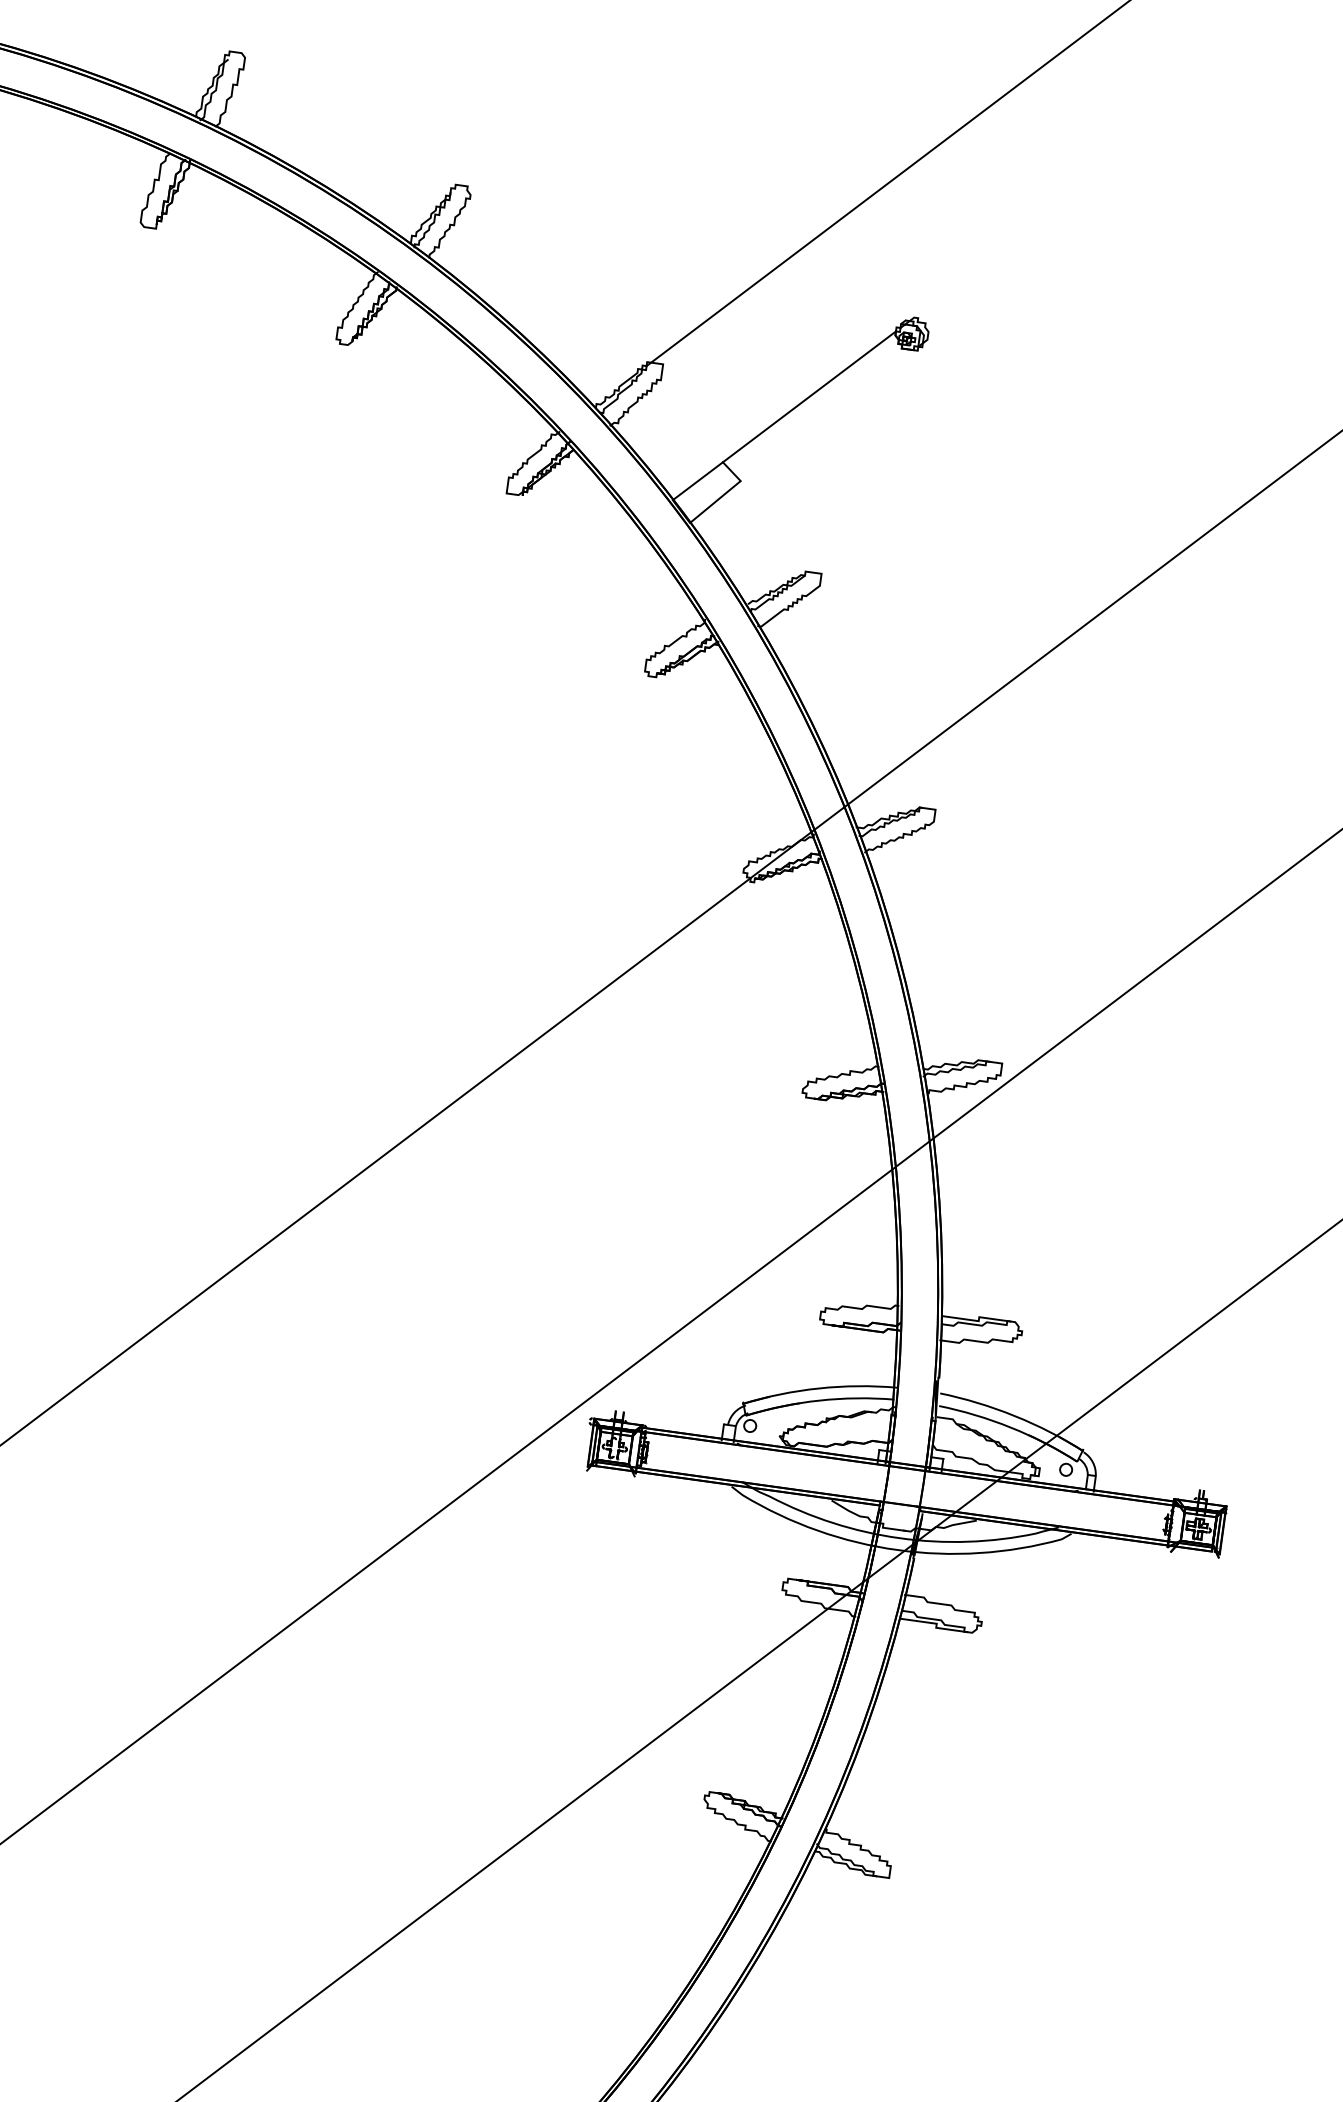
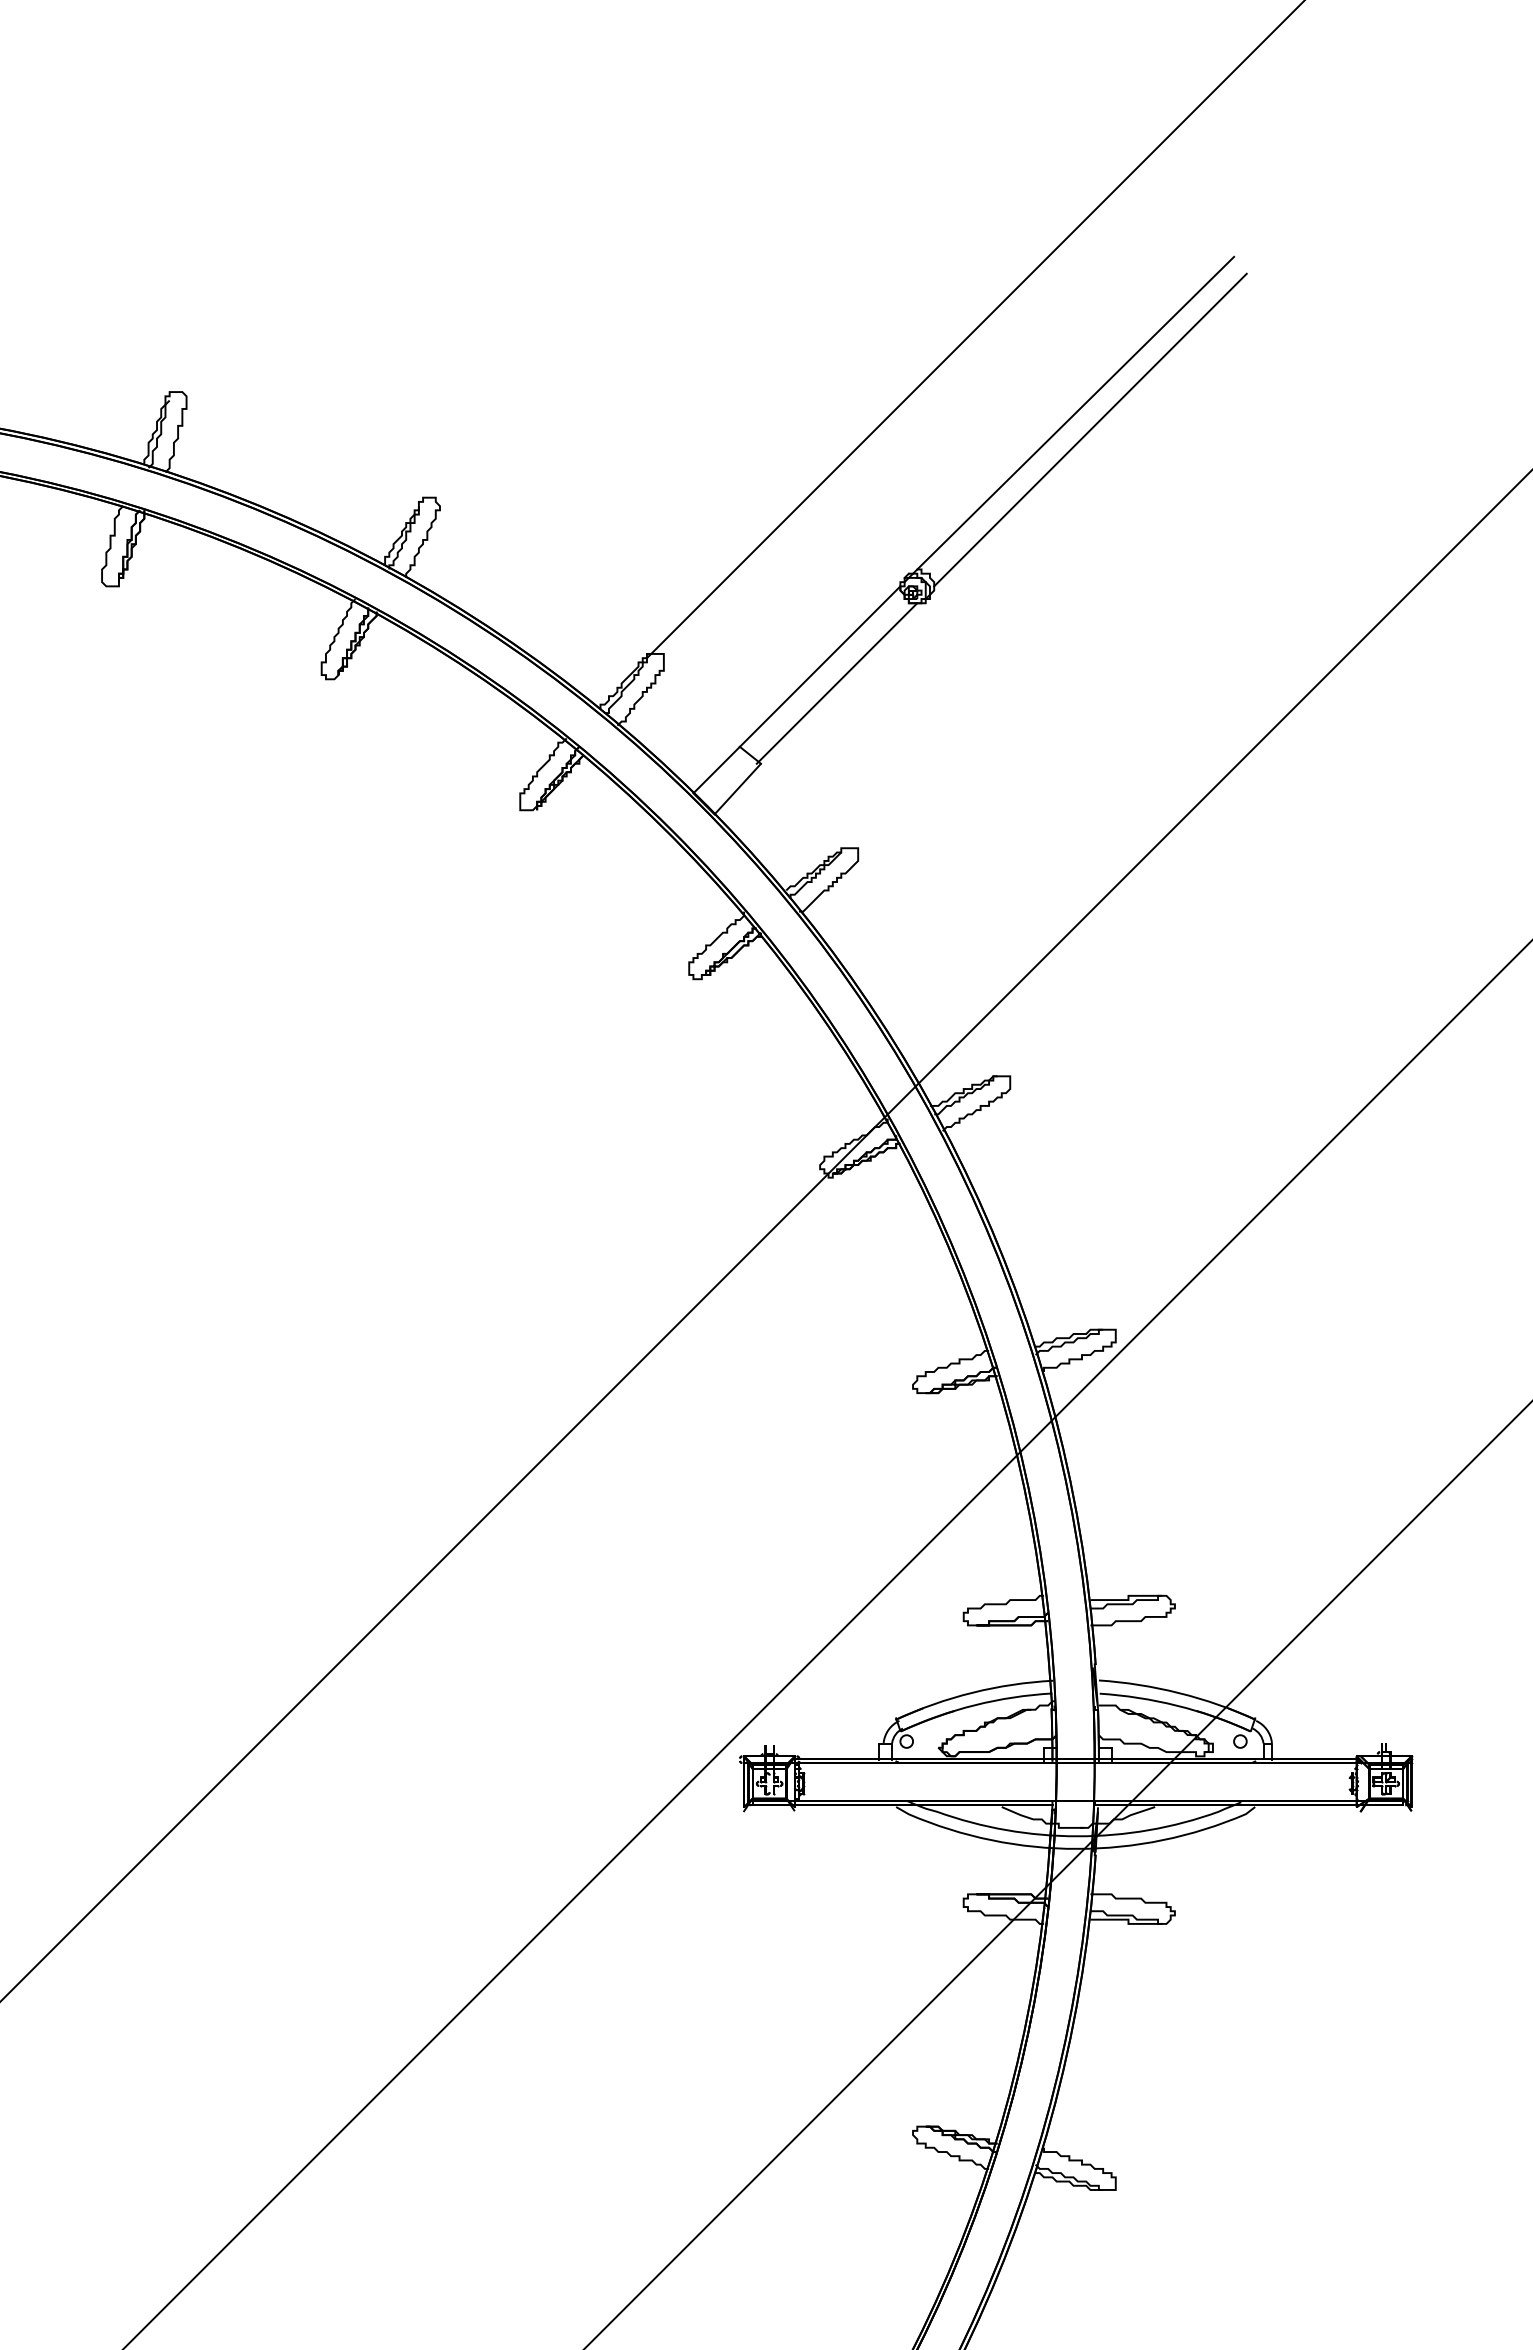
line: (1084, 189) -> (1075, 412), added
line: (1096, 207) -> (1090, 429), added
line: (822, 414) -> (836, 683), added

